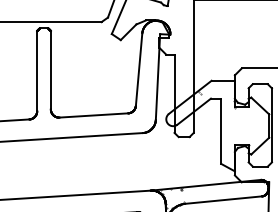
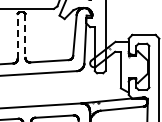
line: (36, 69) -> (17, 35), solid -> dashed
line: (50, 69) -> (25, 35), solid -> dashed

